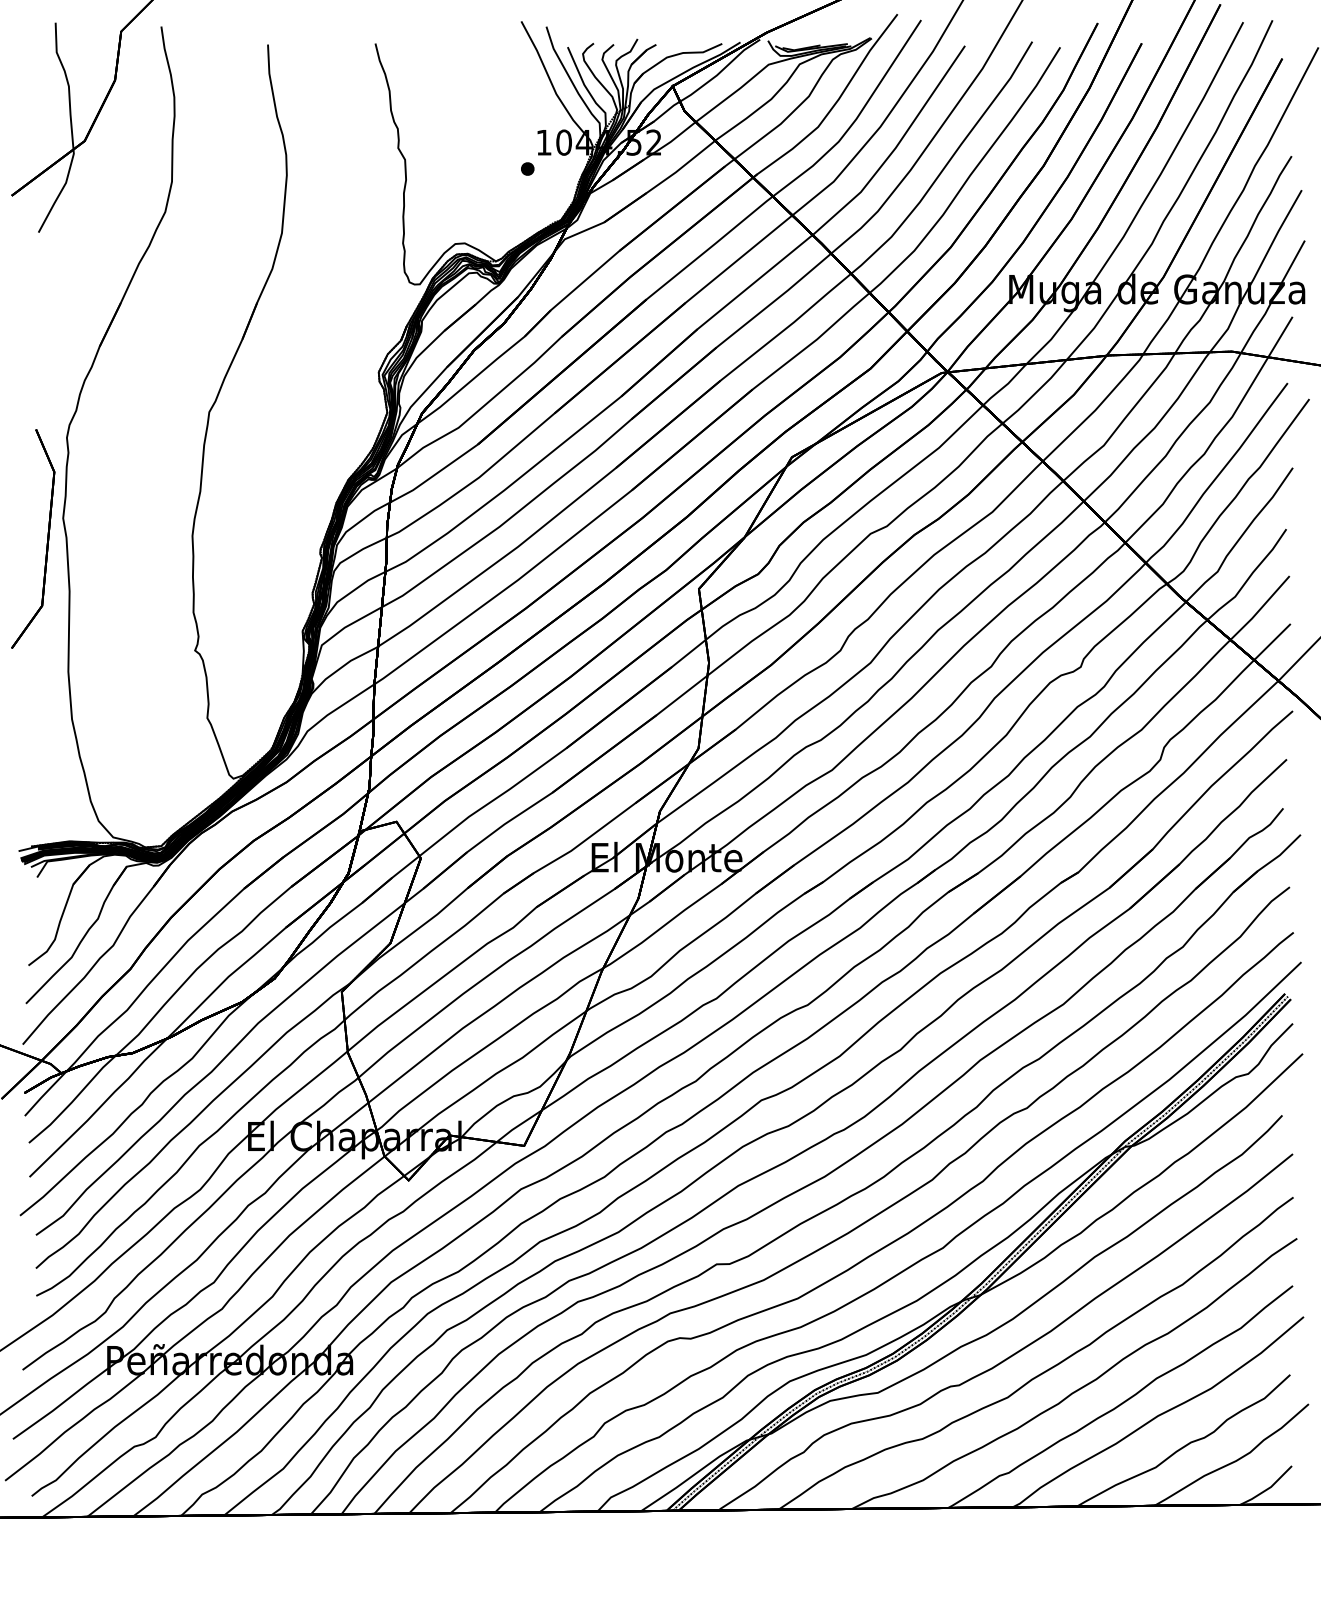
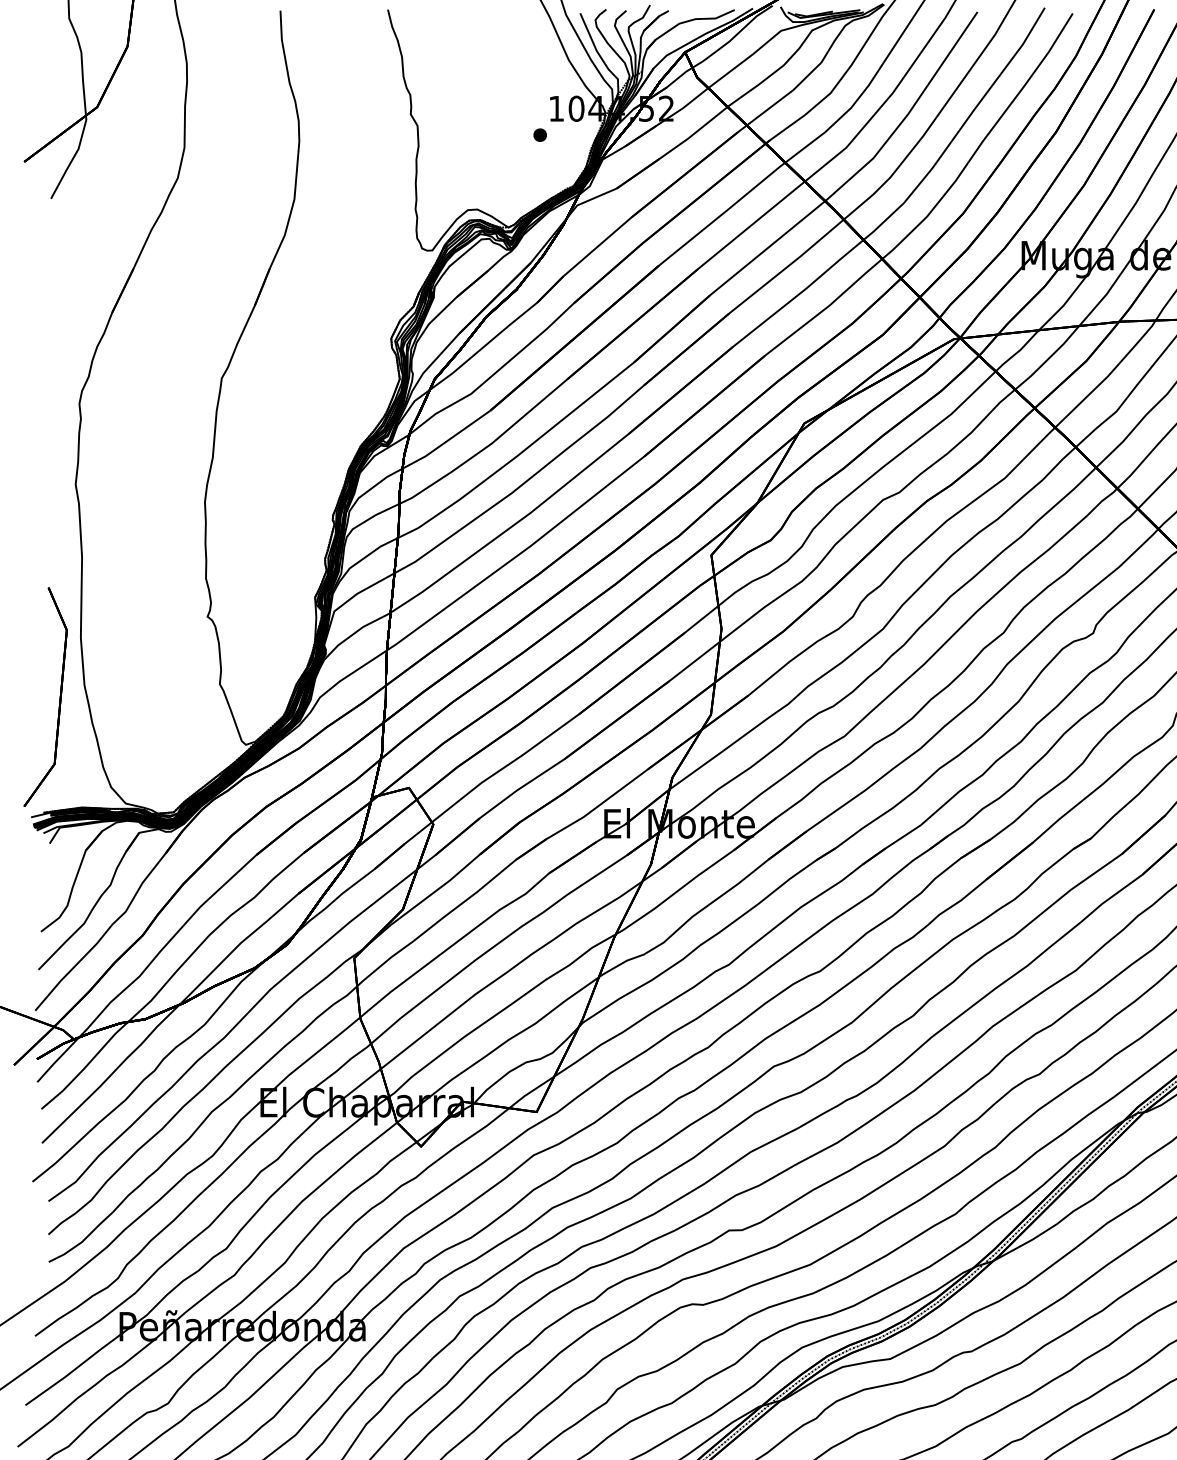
part: (46, 543) -> (58, 701), moved

